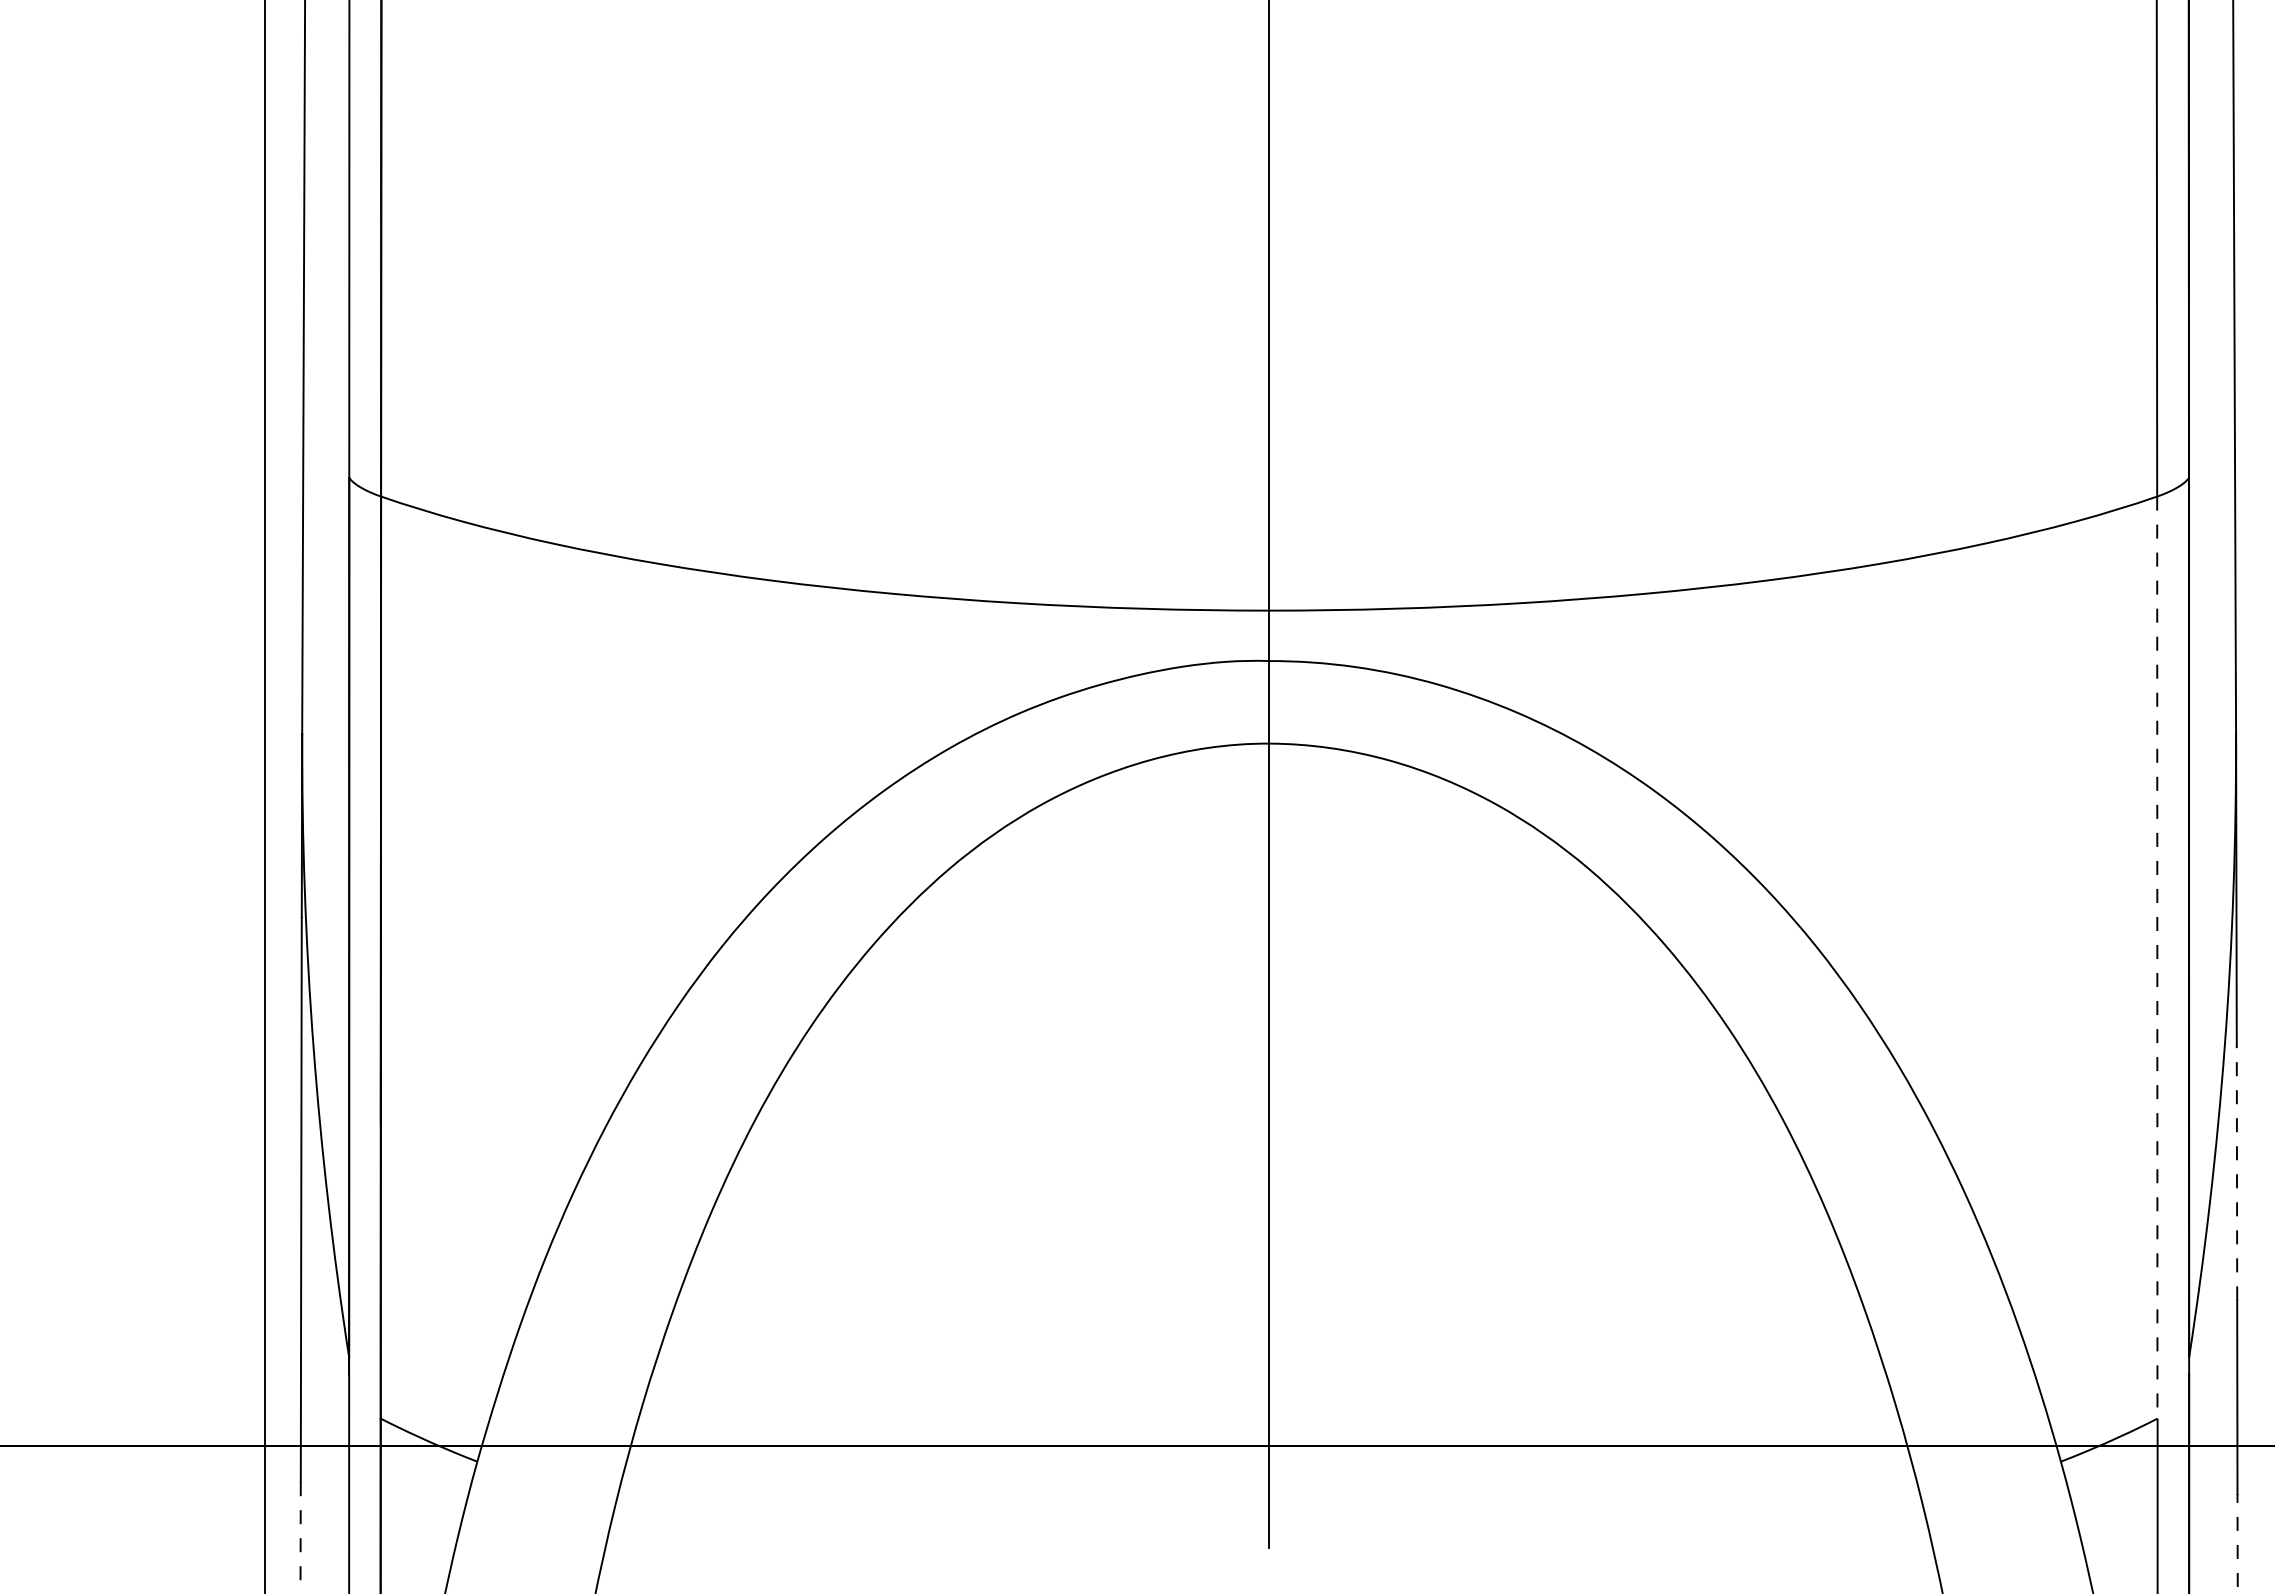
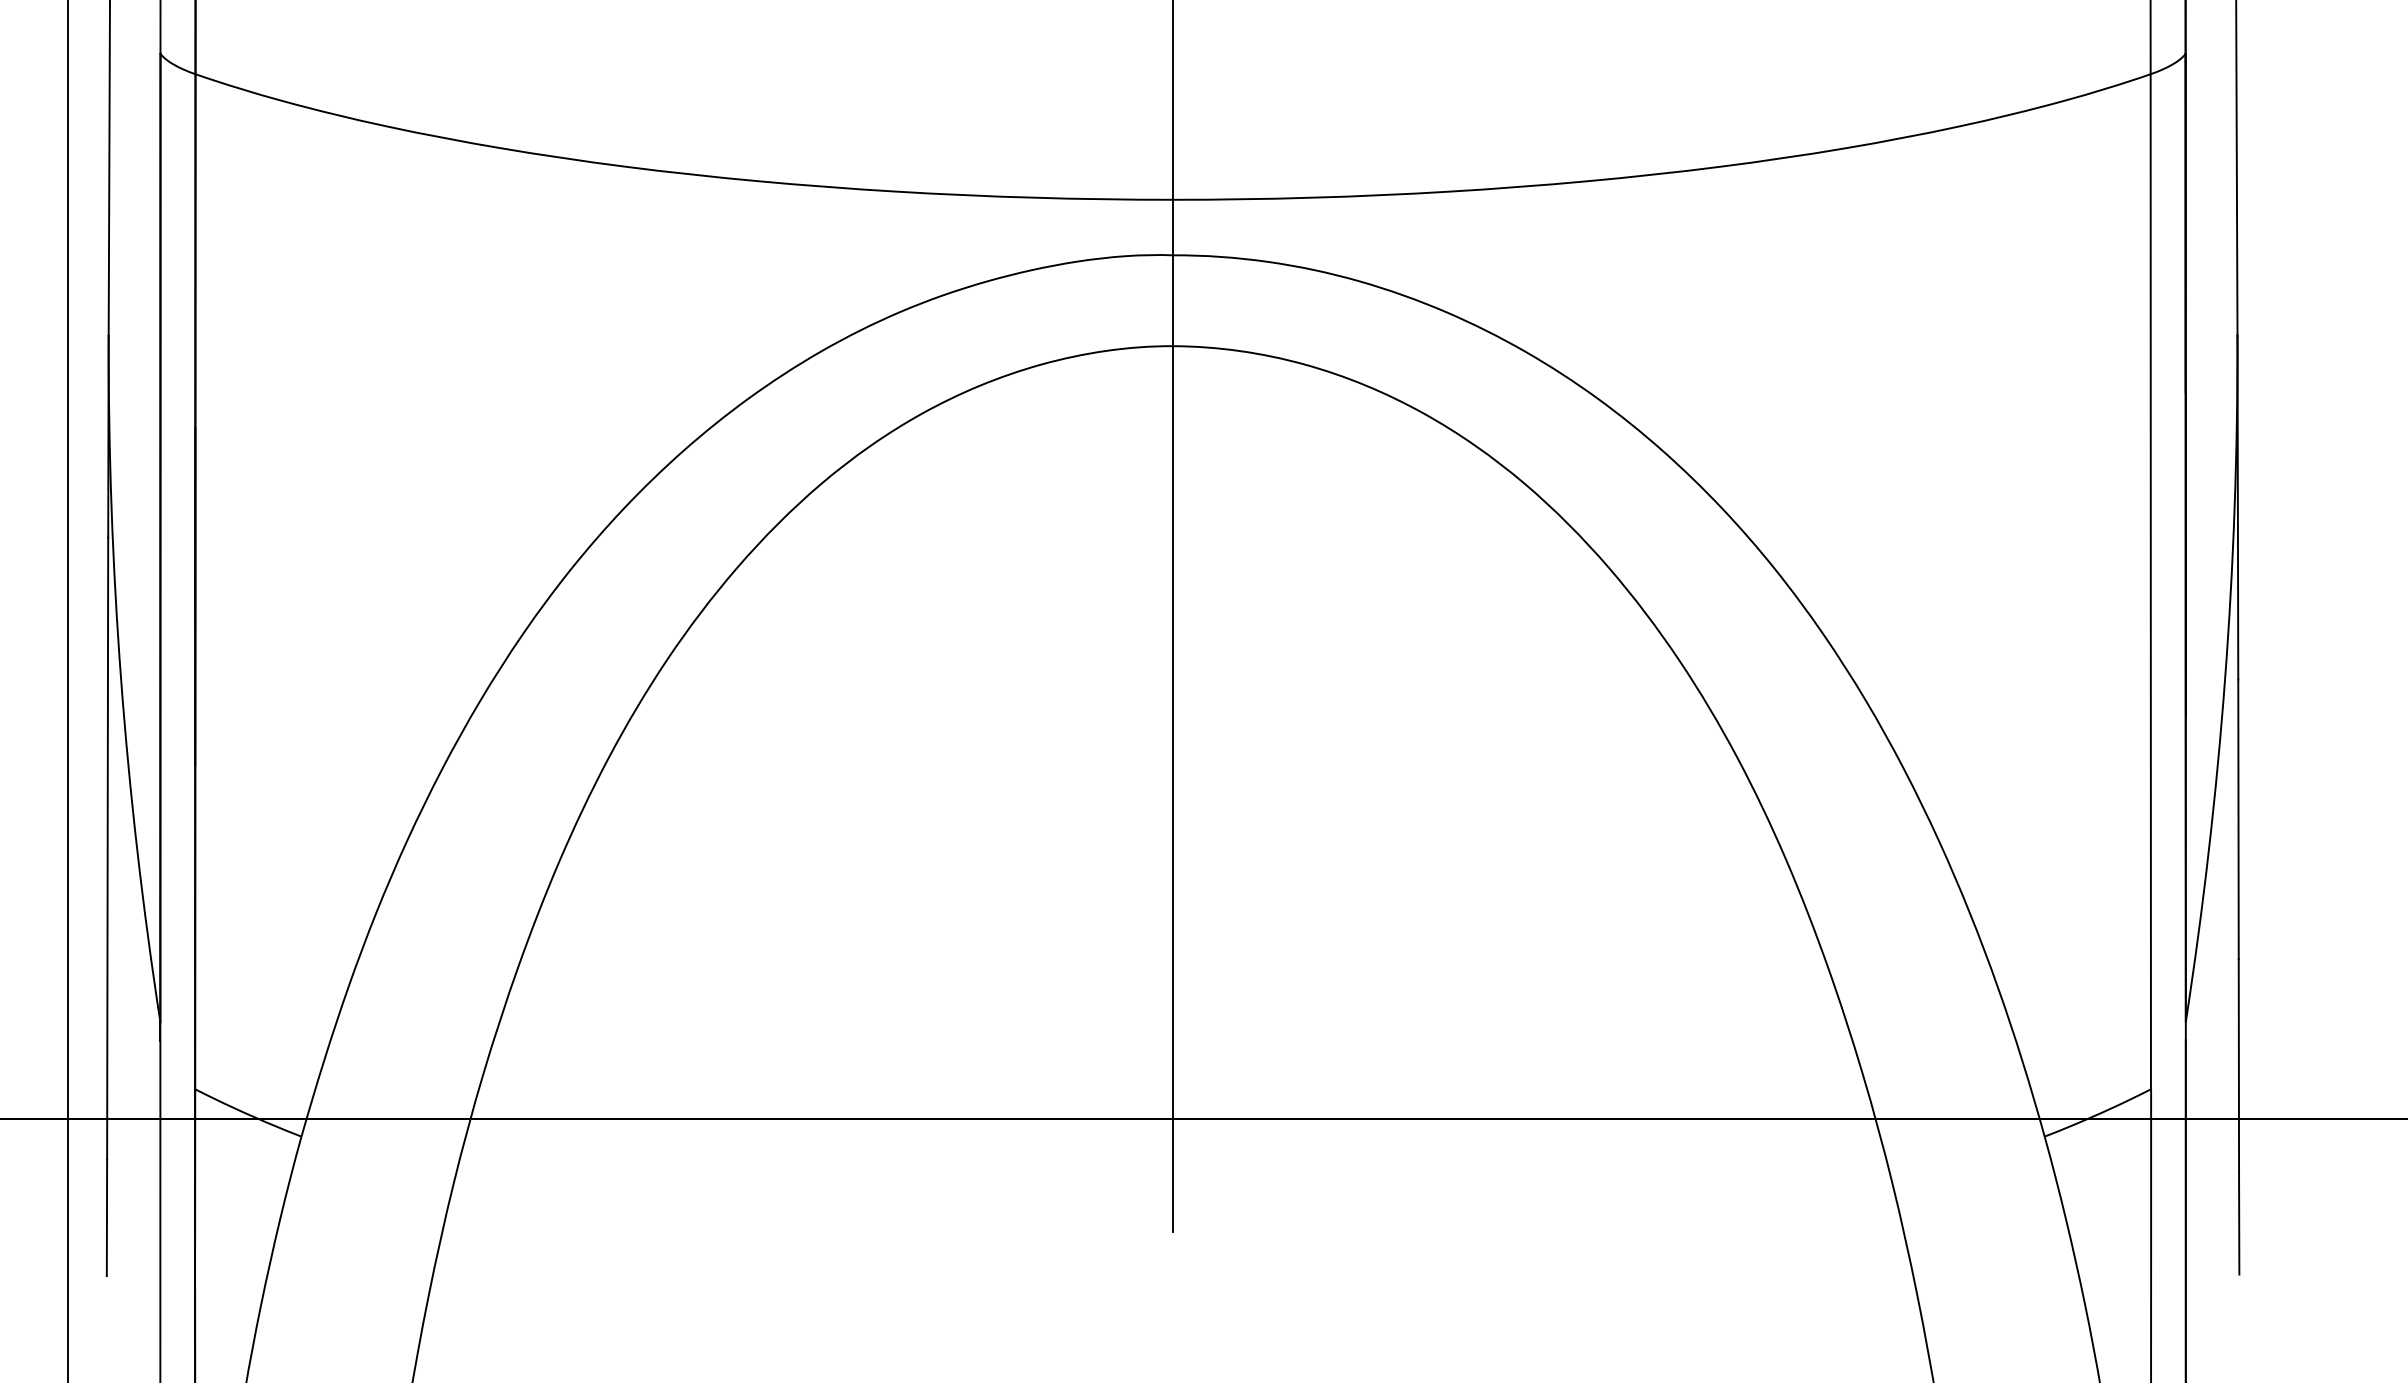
line: (2157, 958) -> (2150, 582), dashed -> solid
line: (2236, 1172) -> (2237, 818), dashed -> solid
line: (300, 1535) -> (106, 1217), dashed -> solid
line: (2237, 1540) -> (2239, 1223), dashed -> solid

